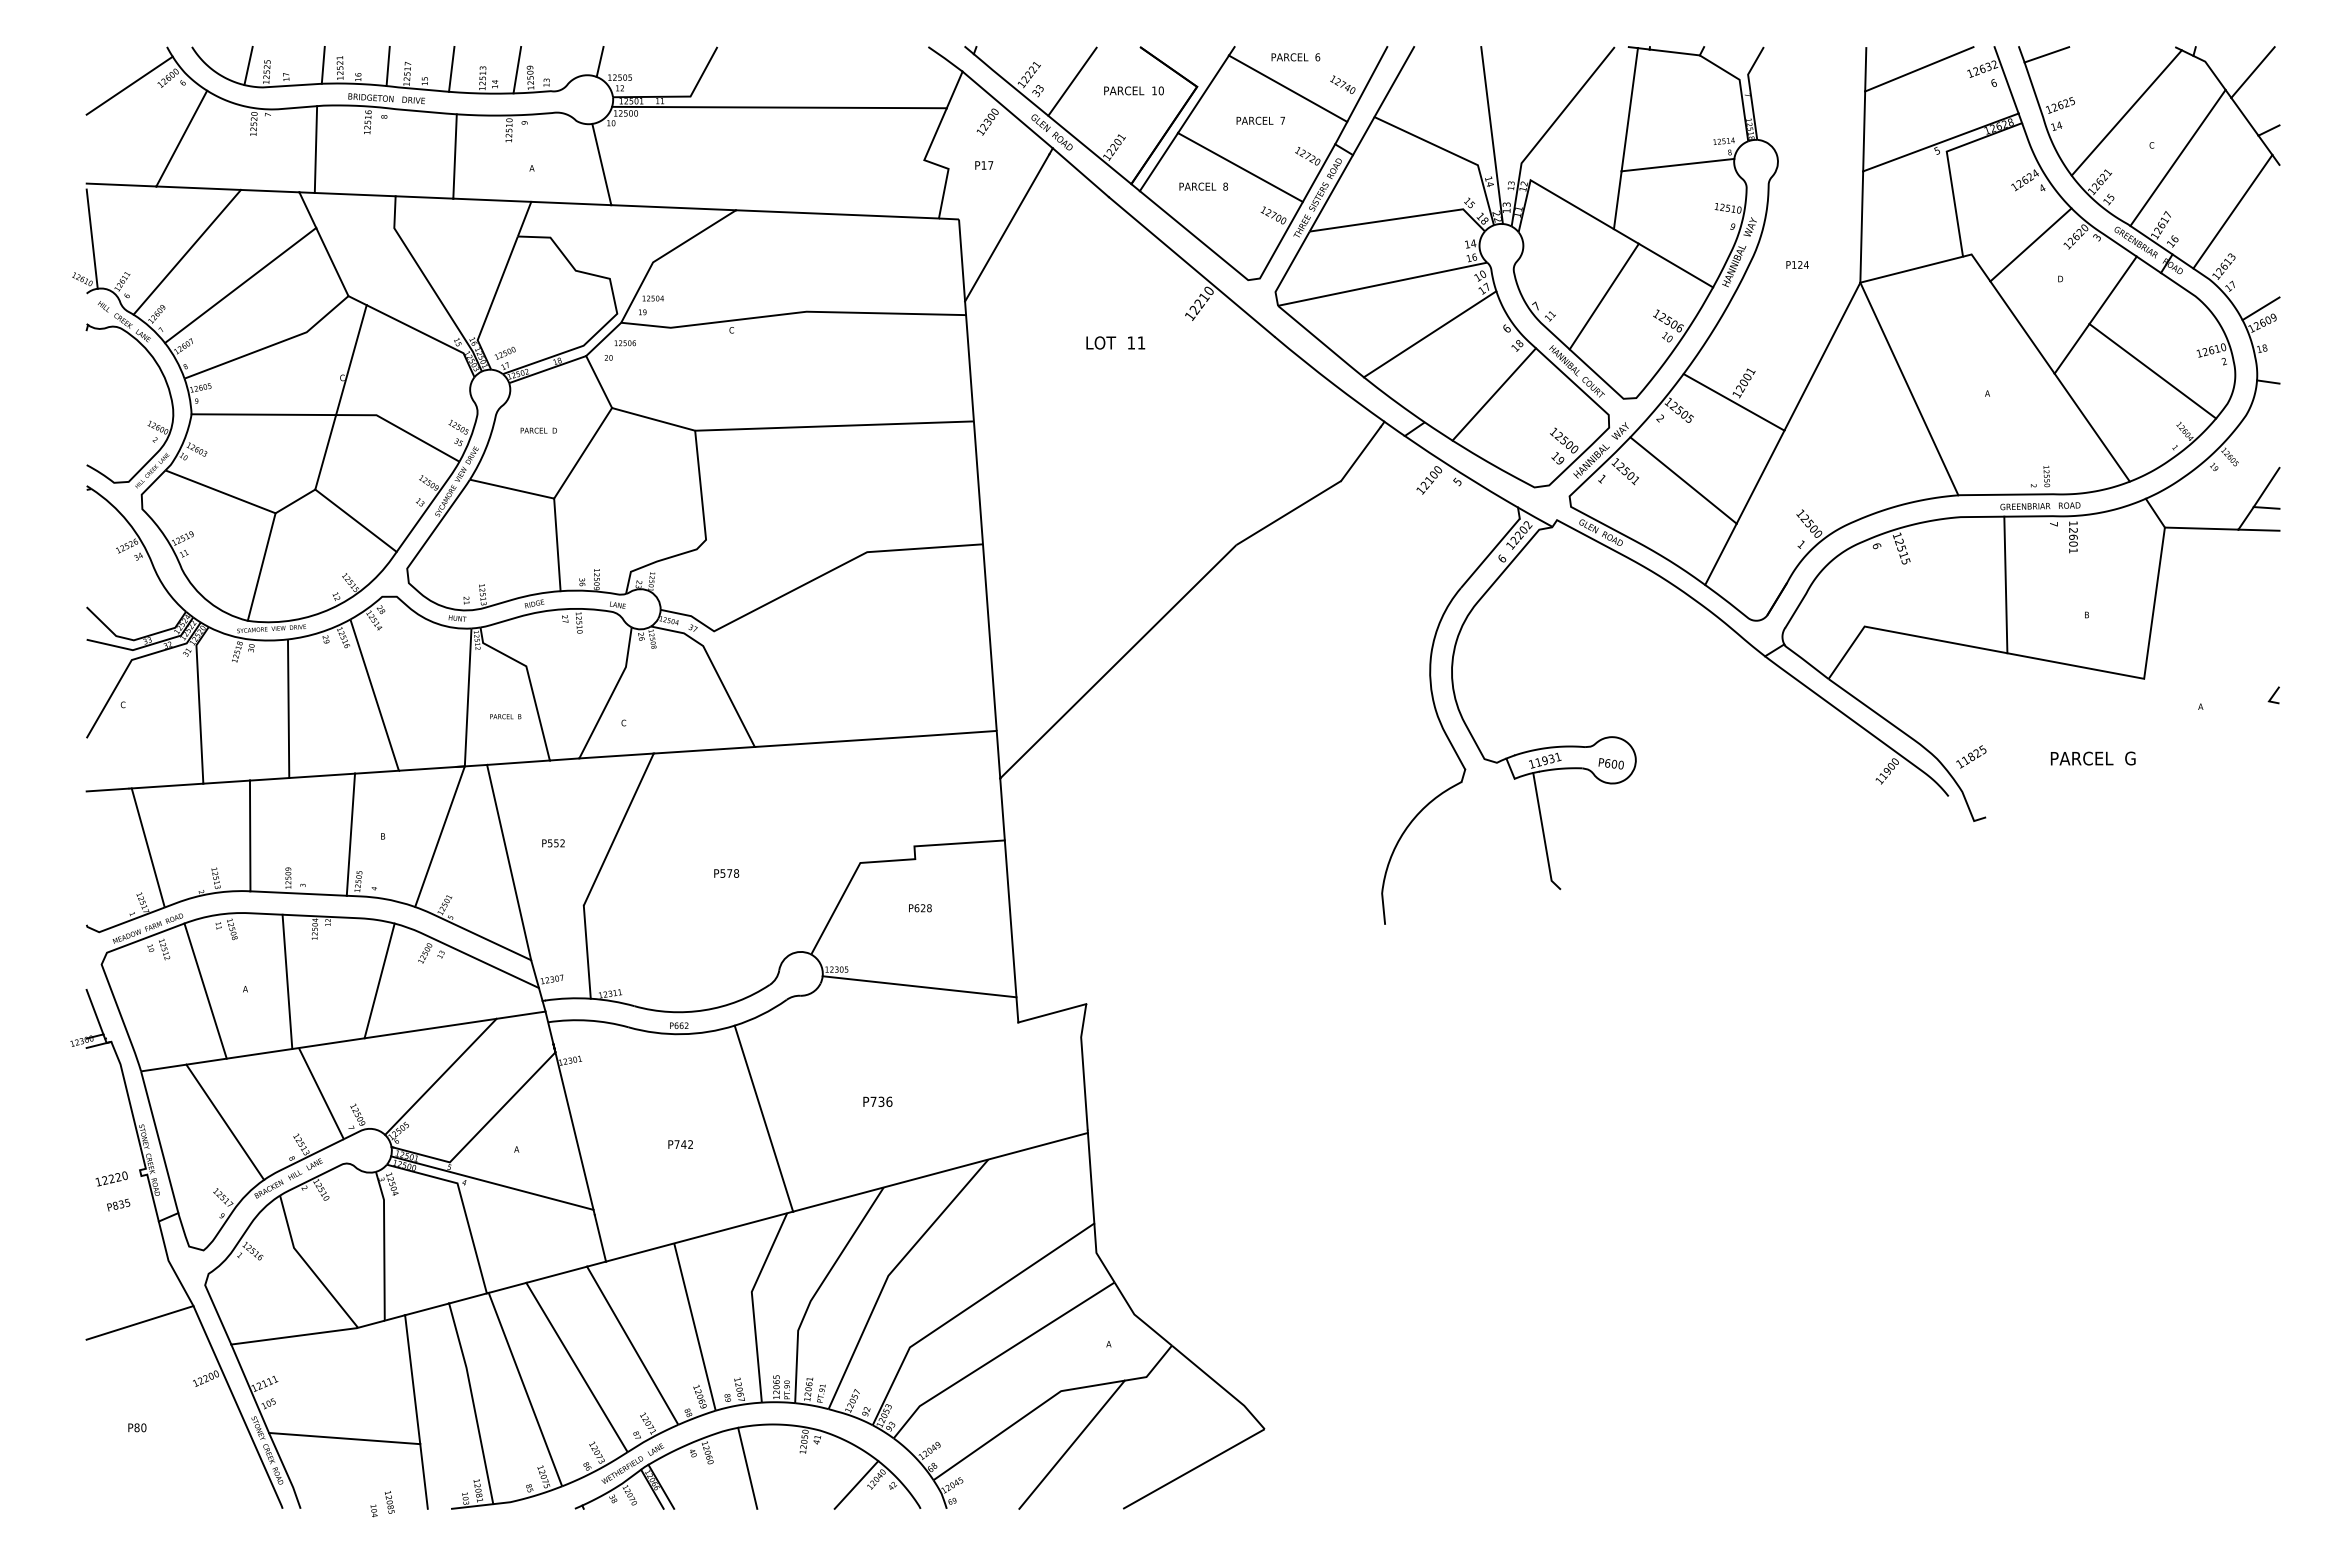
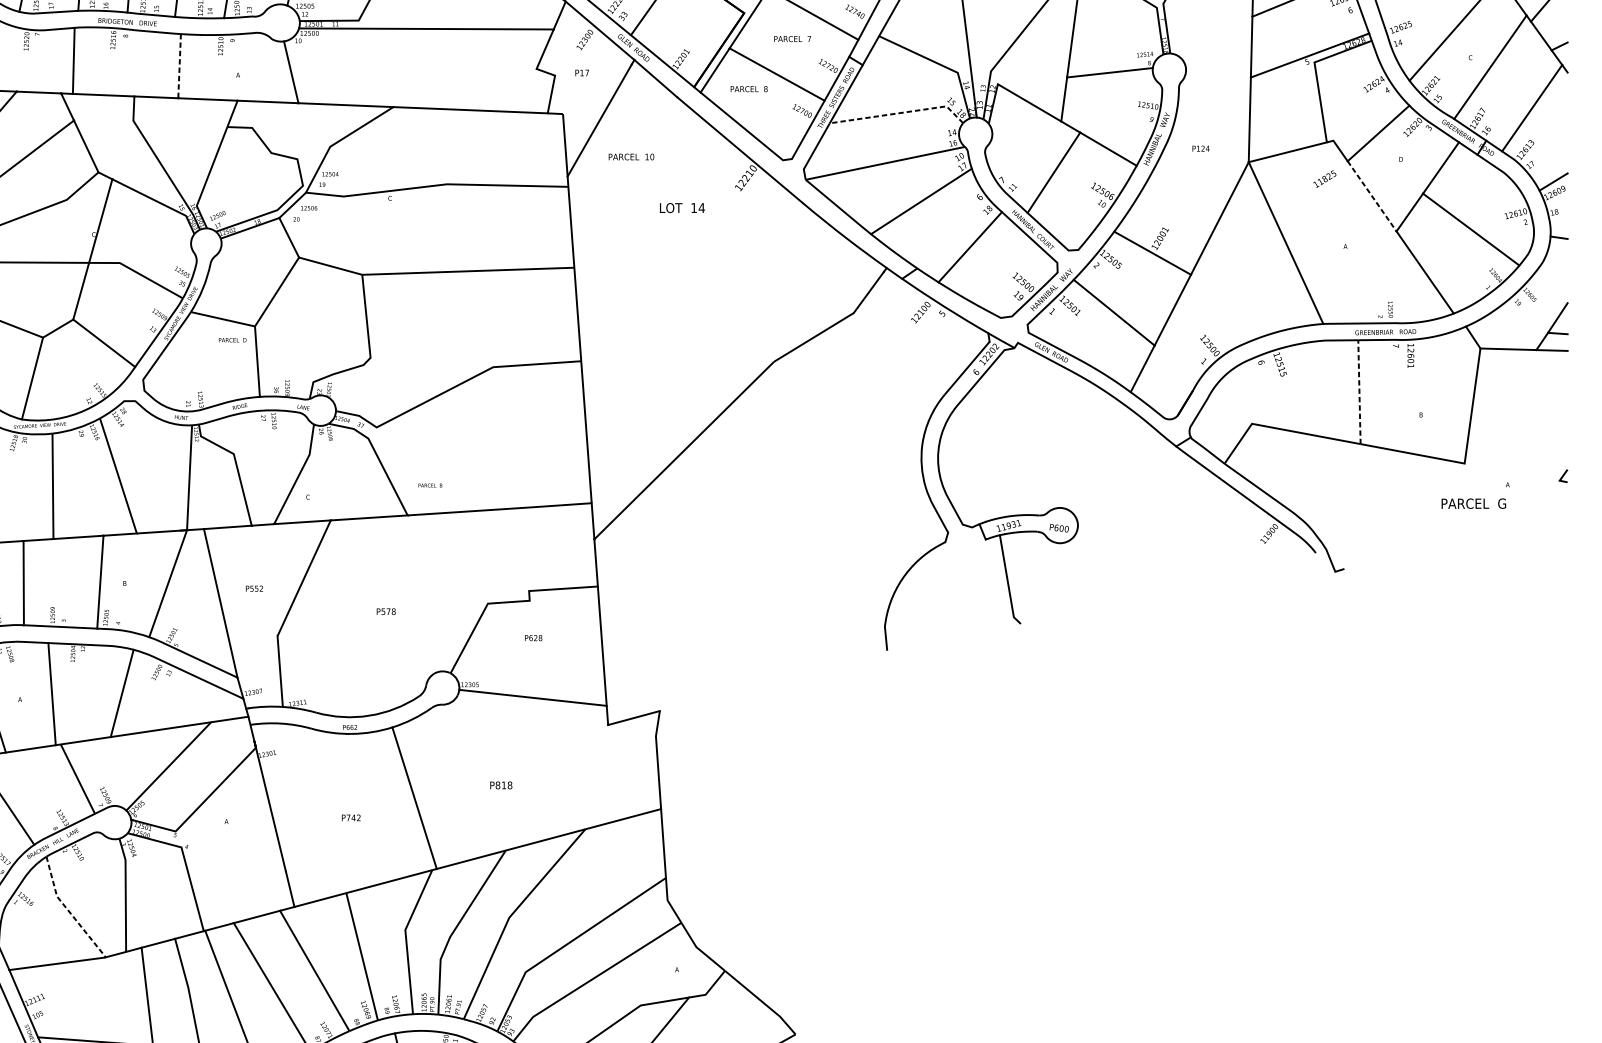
text: (1133, 90) -> (631, 156), moved
line: (455, 156) -> (179, 66), solid -> dashed
line: (1402, 218) -> (900, 113), solid -> dashed
line: (2022, 327) -> (1372, 196), solid -> dashed
text: (1141, 342) -> (701, 207), 11 -> 14
text: (538, 430) -> (232, 340), moved
line: (2005, 584) -> (1359, 391), solid -> dashed
text: (505, 716) -> (430, 485), moved
text: (1971, 756) -> (1324, 178), moved
text: (2092, 758) -> (1473, 503), moved
text: (881, 1101) -> (504, 785), P736 -> P818
line: (492, 1182) -> (208, 846), removed
line: (308, 1266) -> (68, 910), solid -> dashed

